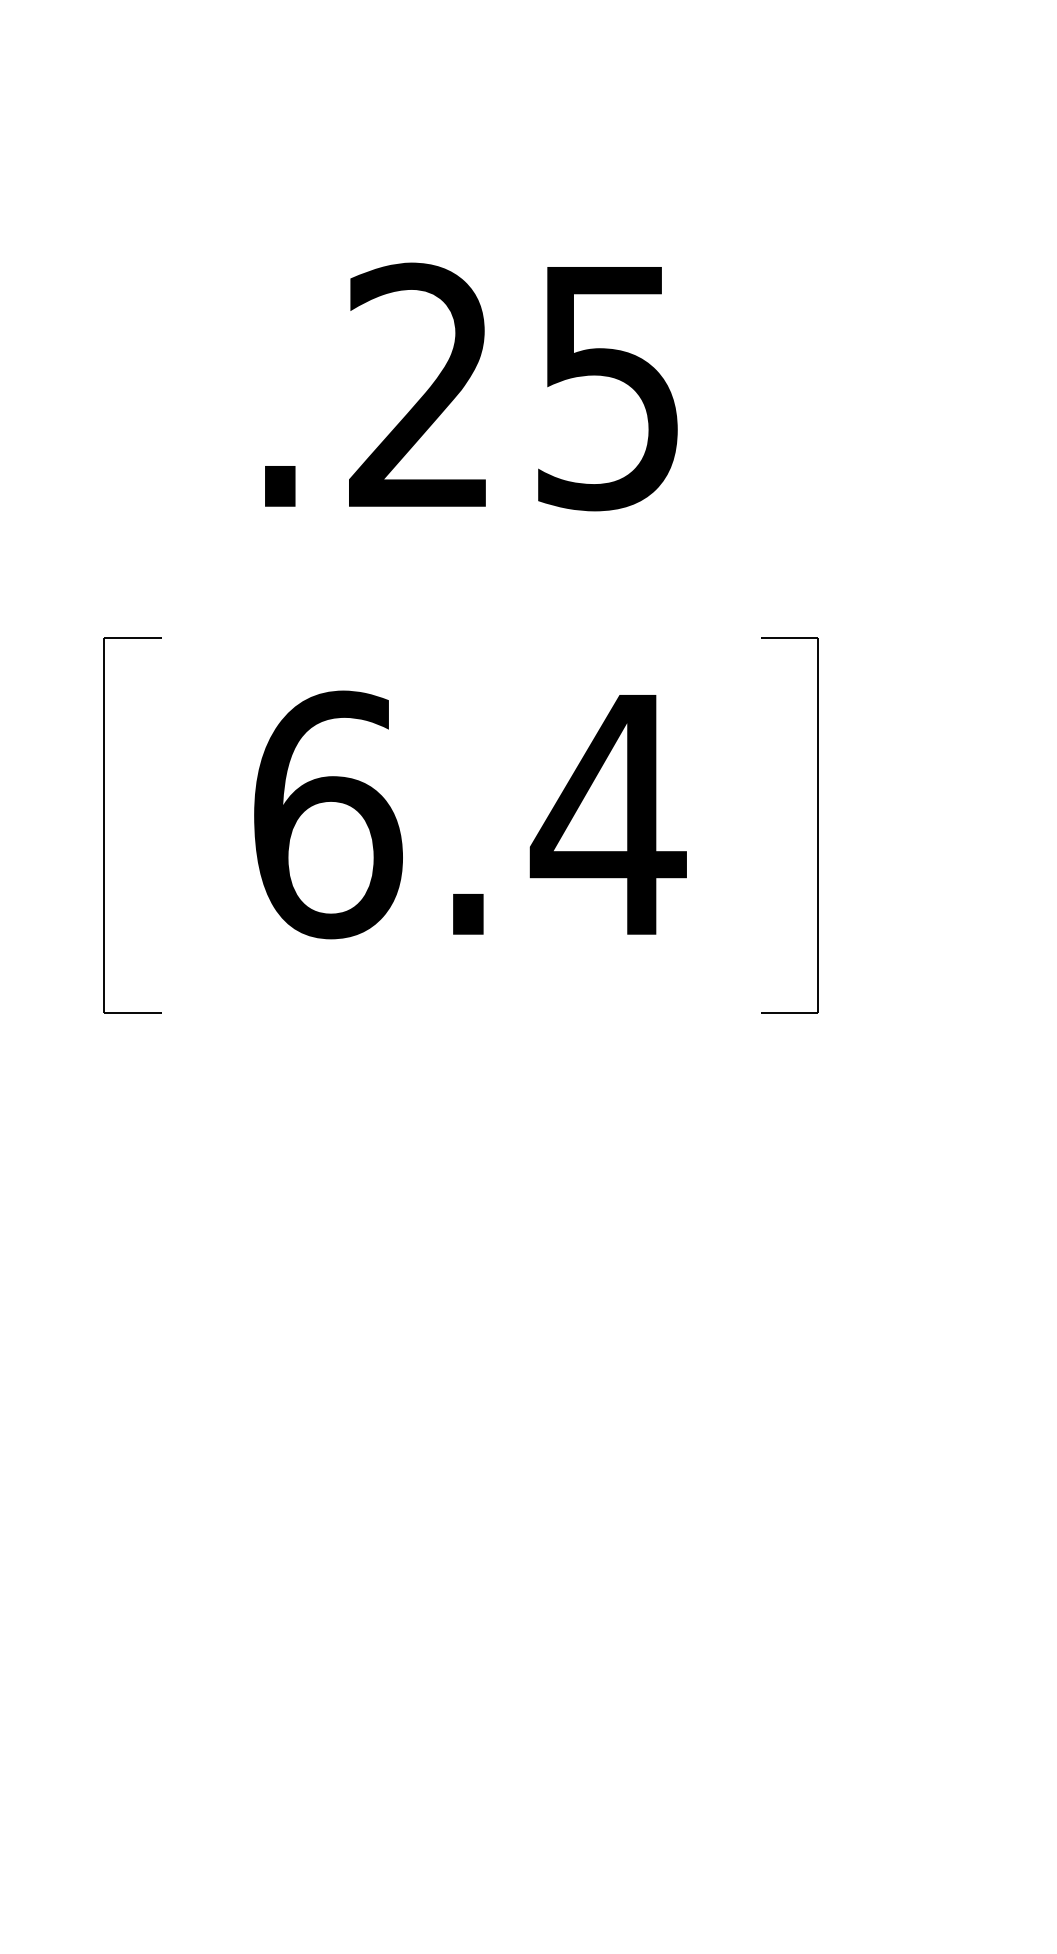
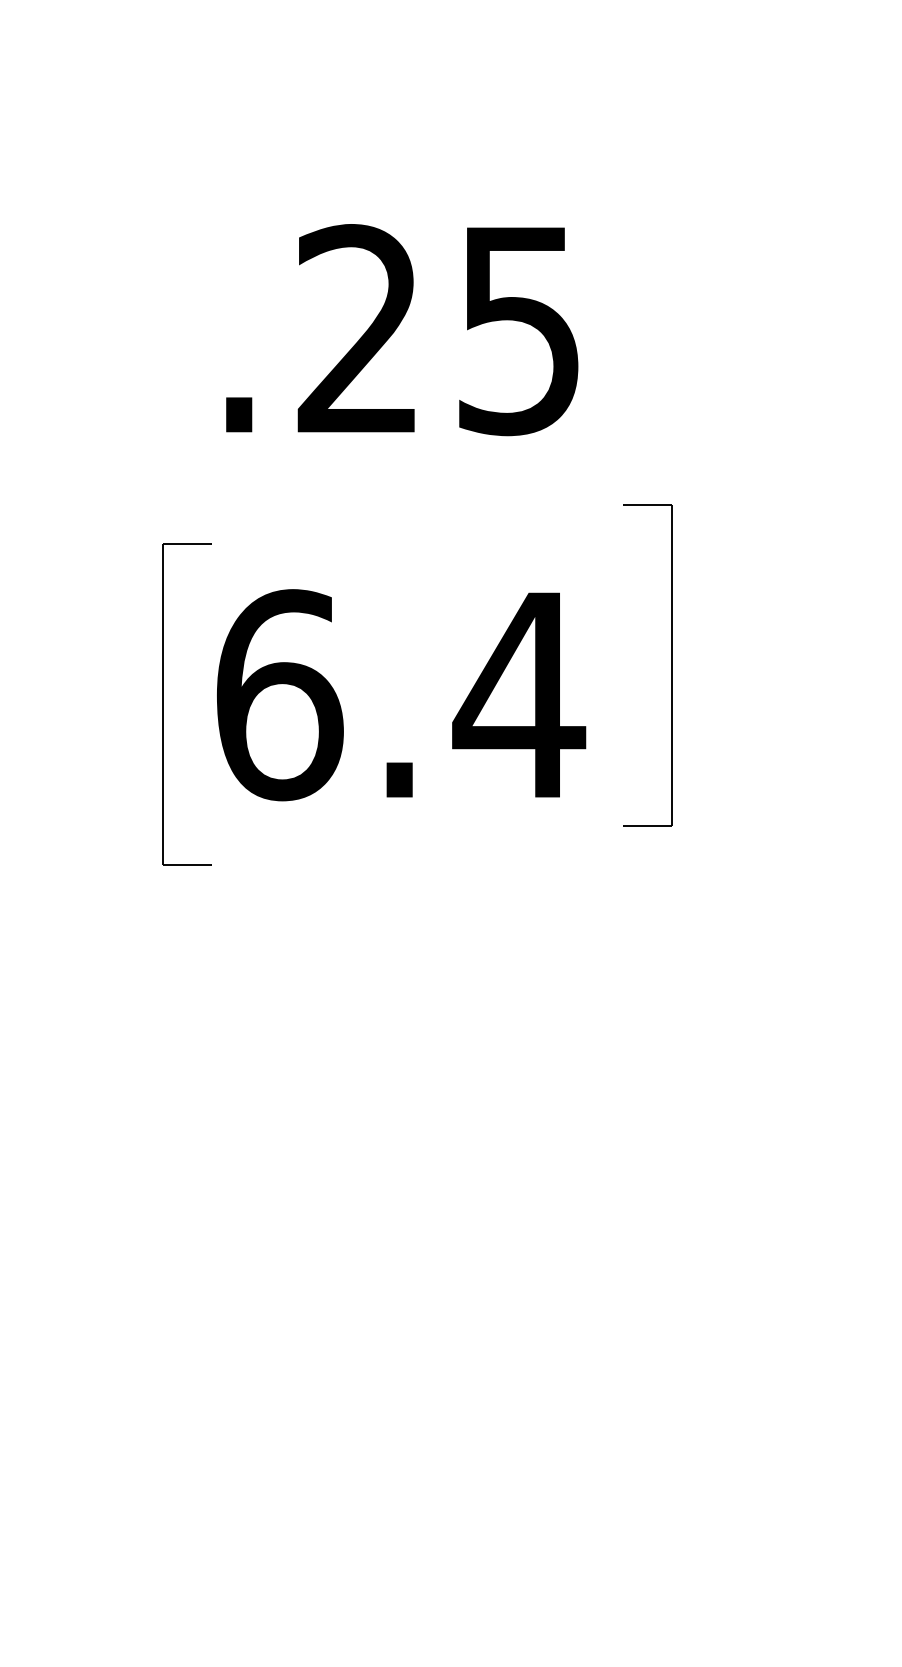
part: (104, 825) -> (163, 704), moved
part: (817, 825) -> (671, 665), moved

